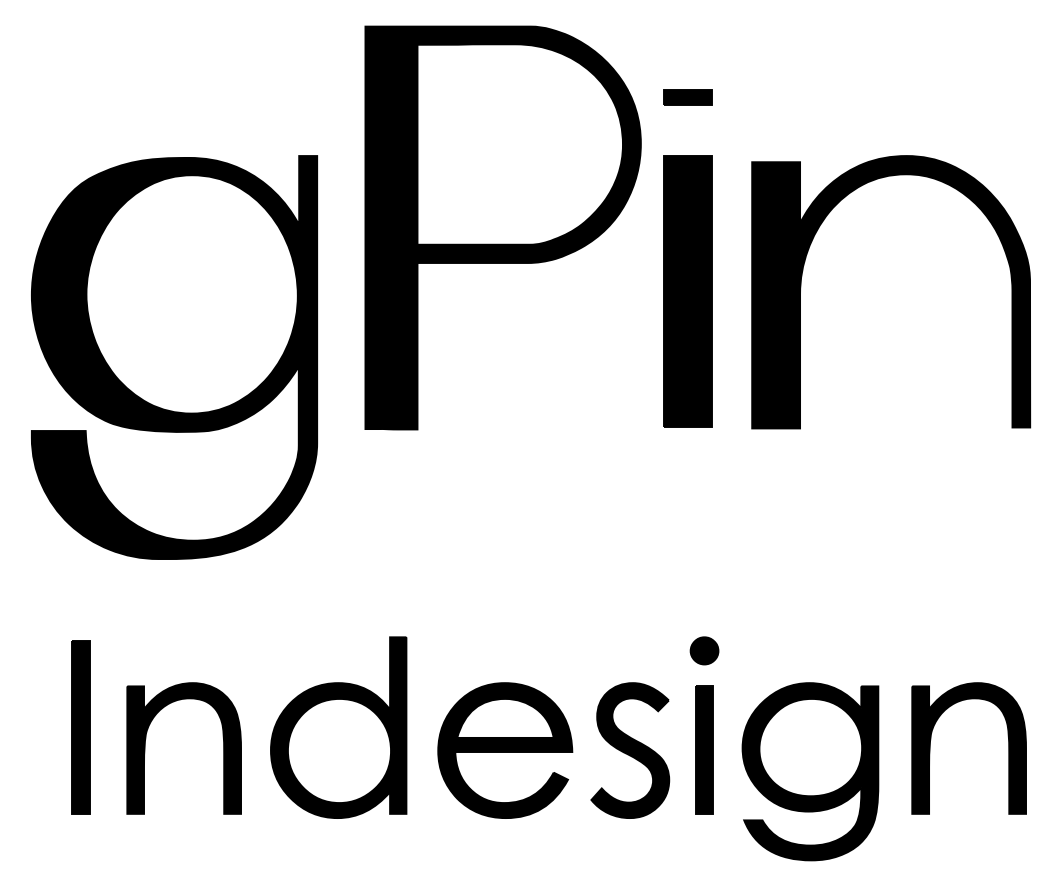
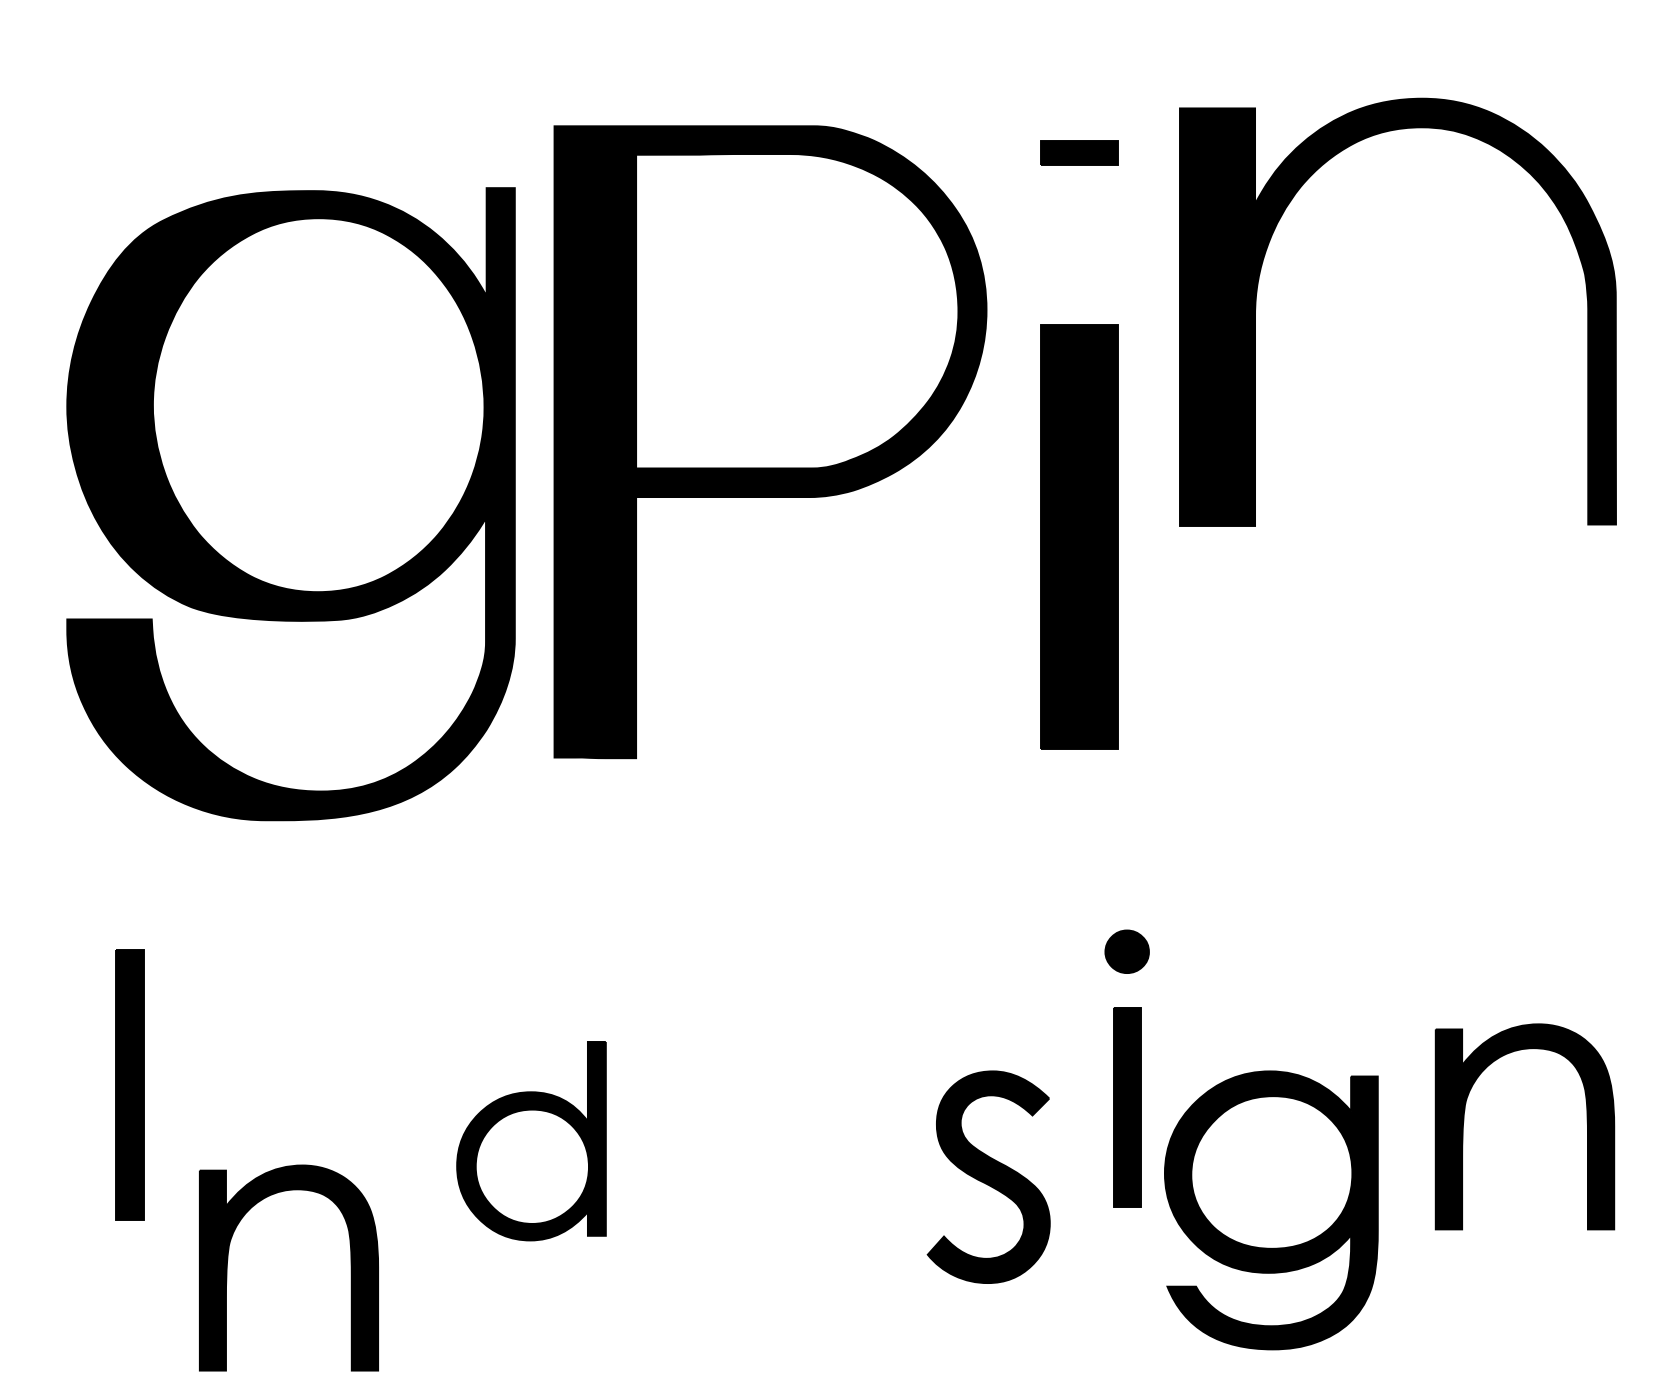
part: (502, 227) -> (769, 441), moved
part: (801, 288) -> (1257, 306), moved
part: (687, 291) -> (1078, 537), moved
part: (174, 357) -> (291, 504), moved
part: (704, 725) -> (1127, 1068), moved
part: (80, 727) -> (129, 1084), moved
part: (338, 727) -> (531, 1140), size x0.7
part: (145, 748) -> (228, 1268), moved
part: (930, 748) -> (1464, 1126), moved
part: (505, 750) -> (793, 1177), removed

